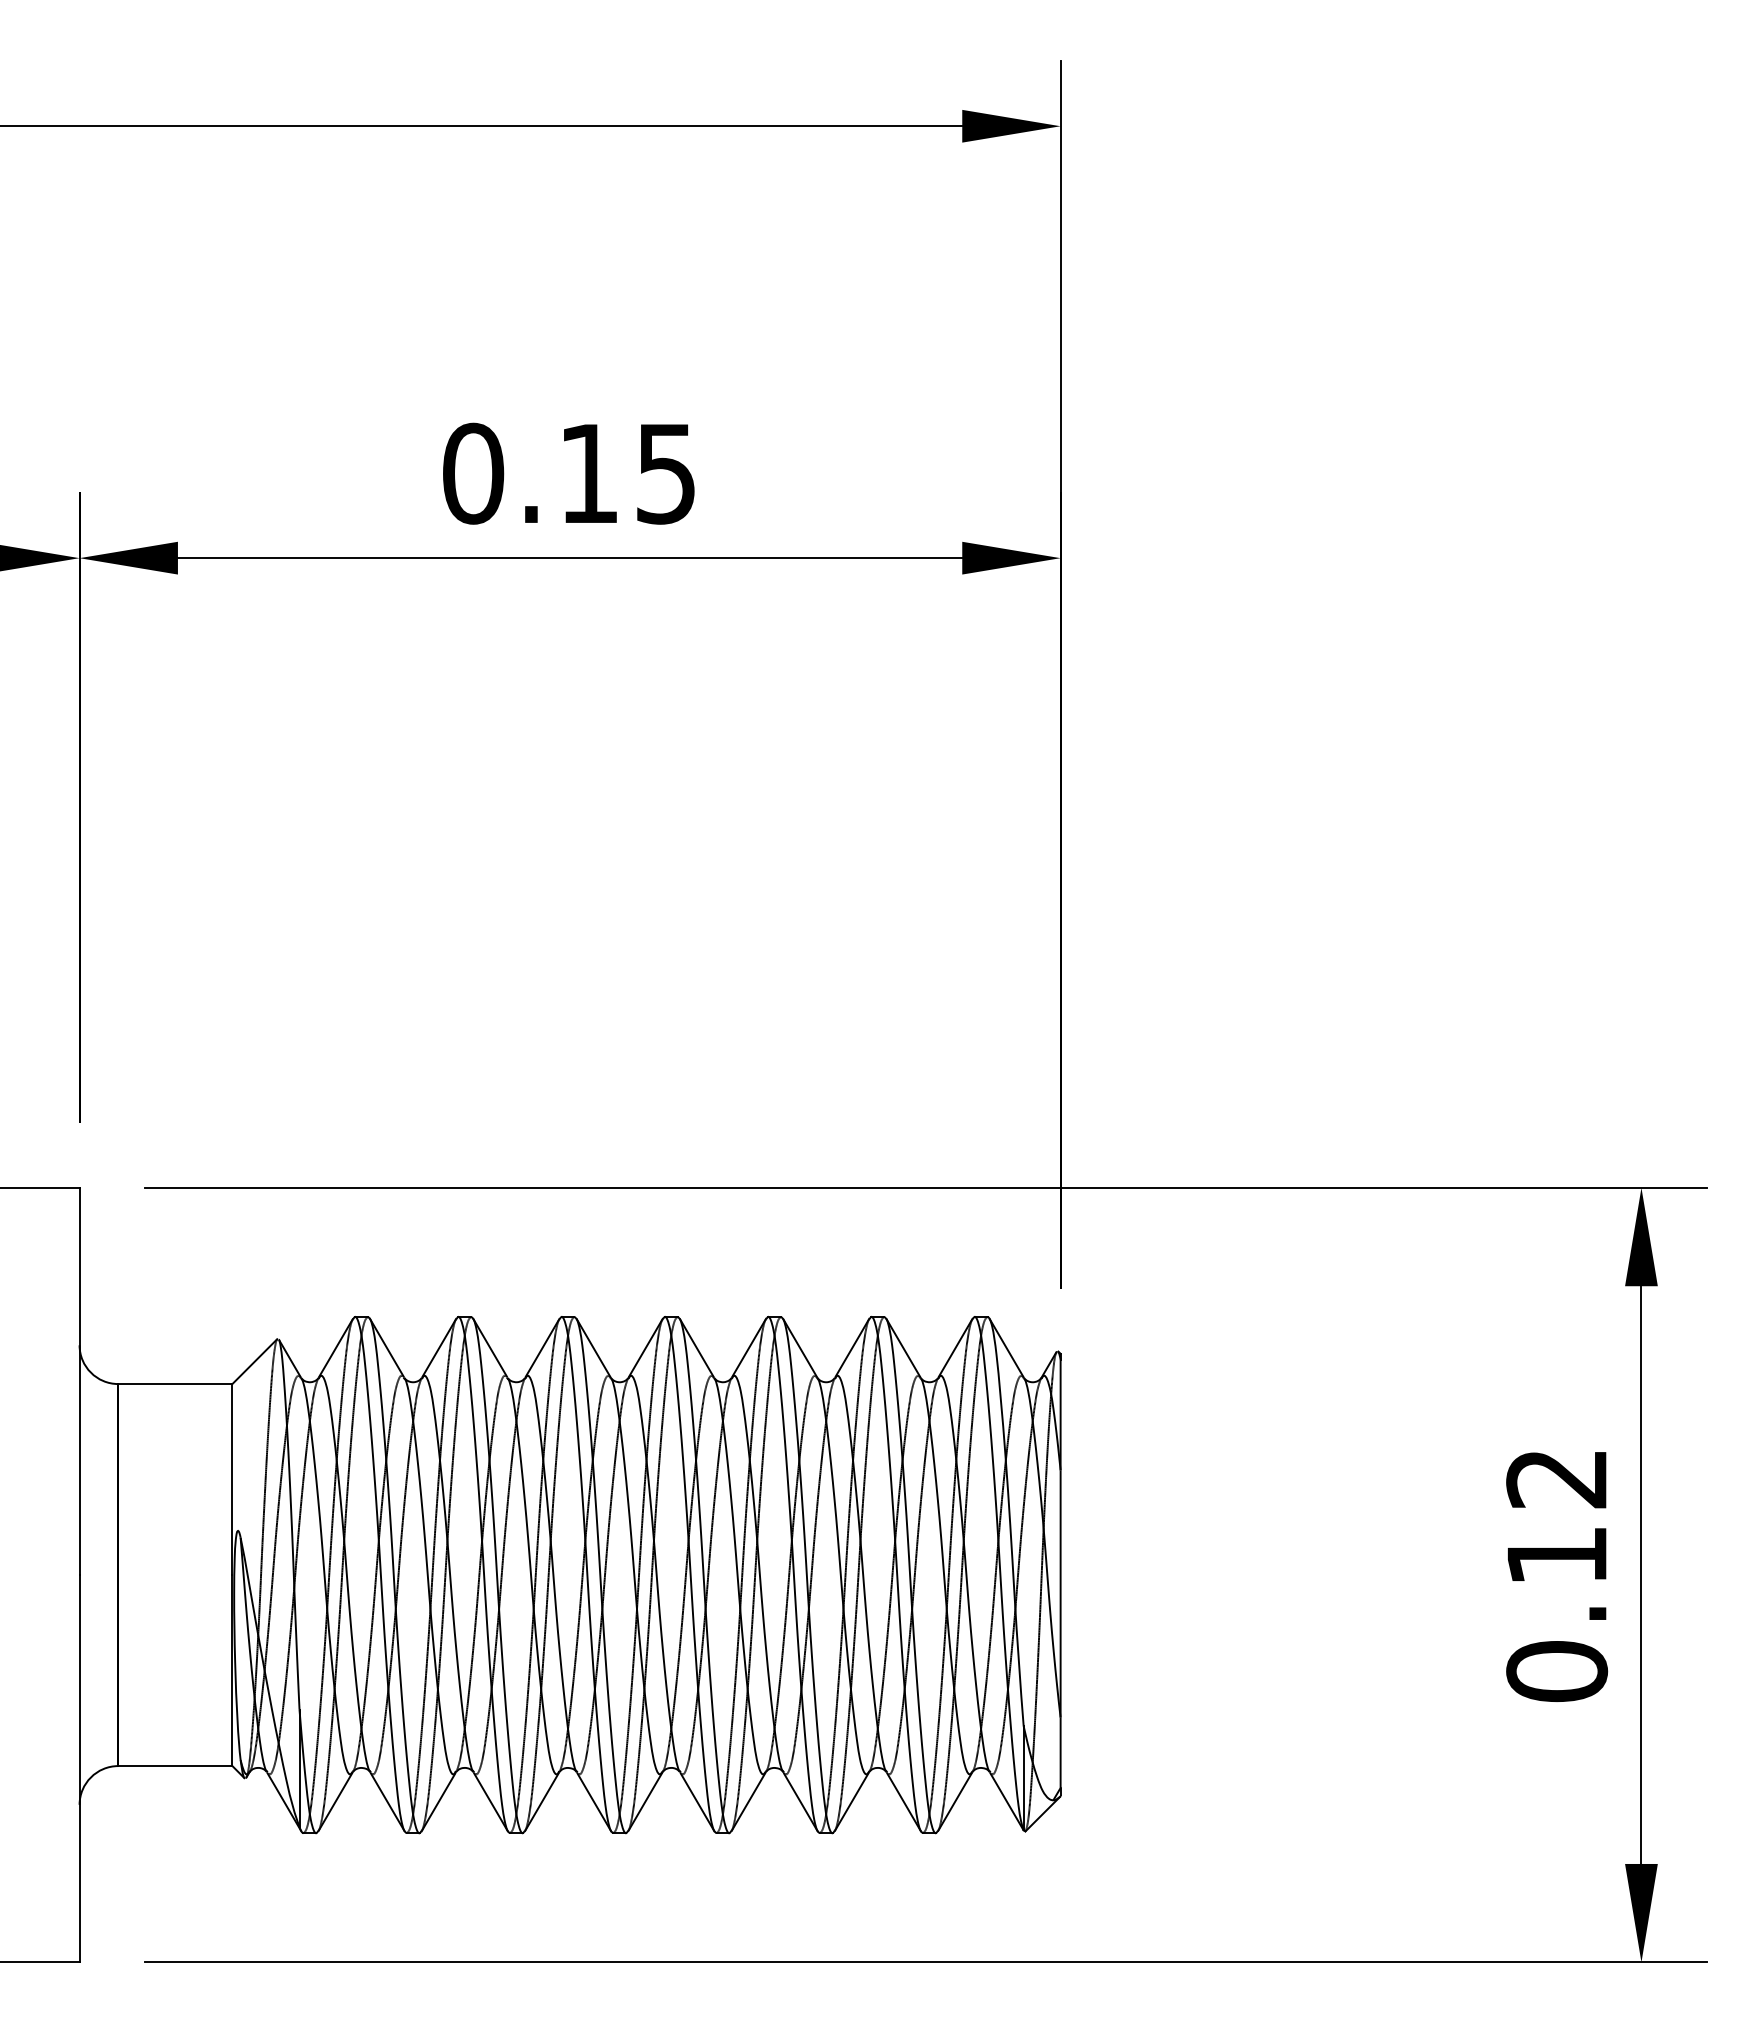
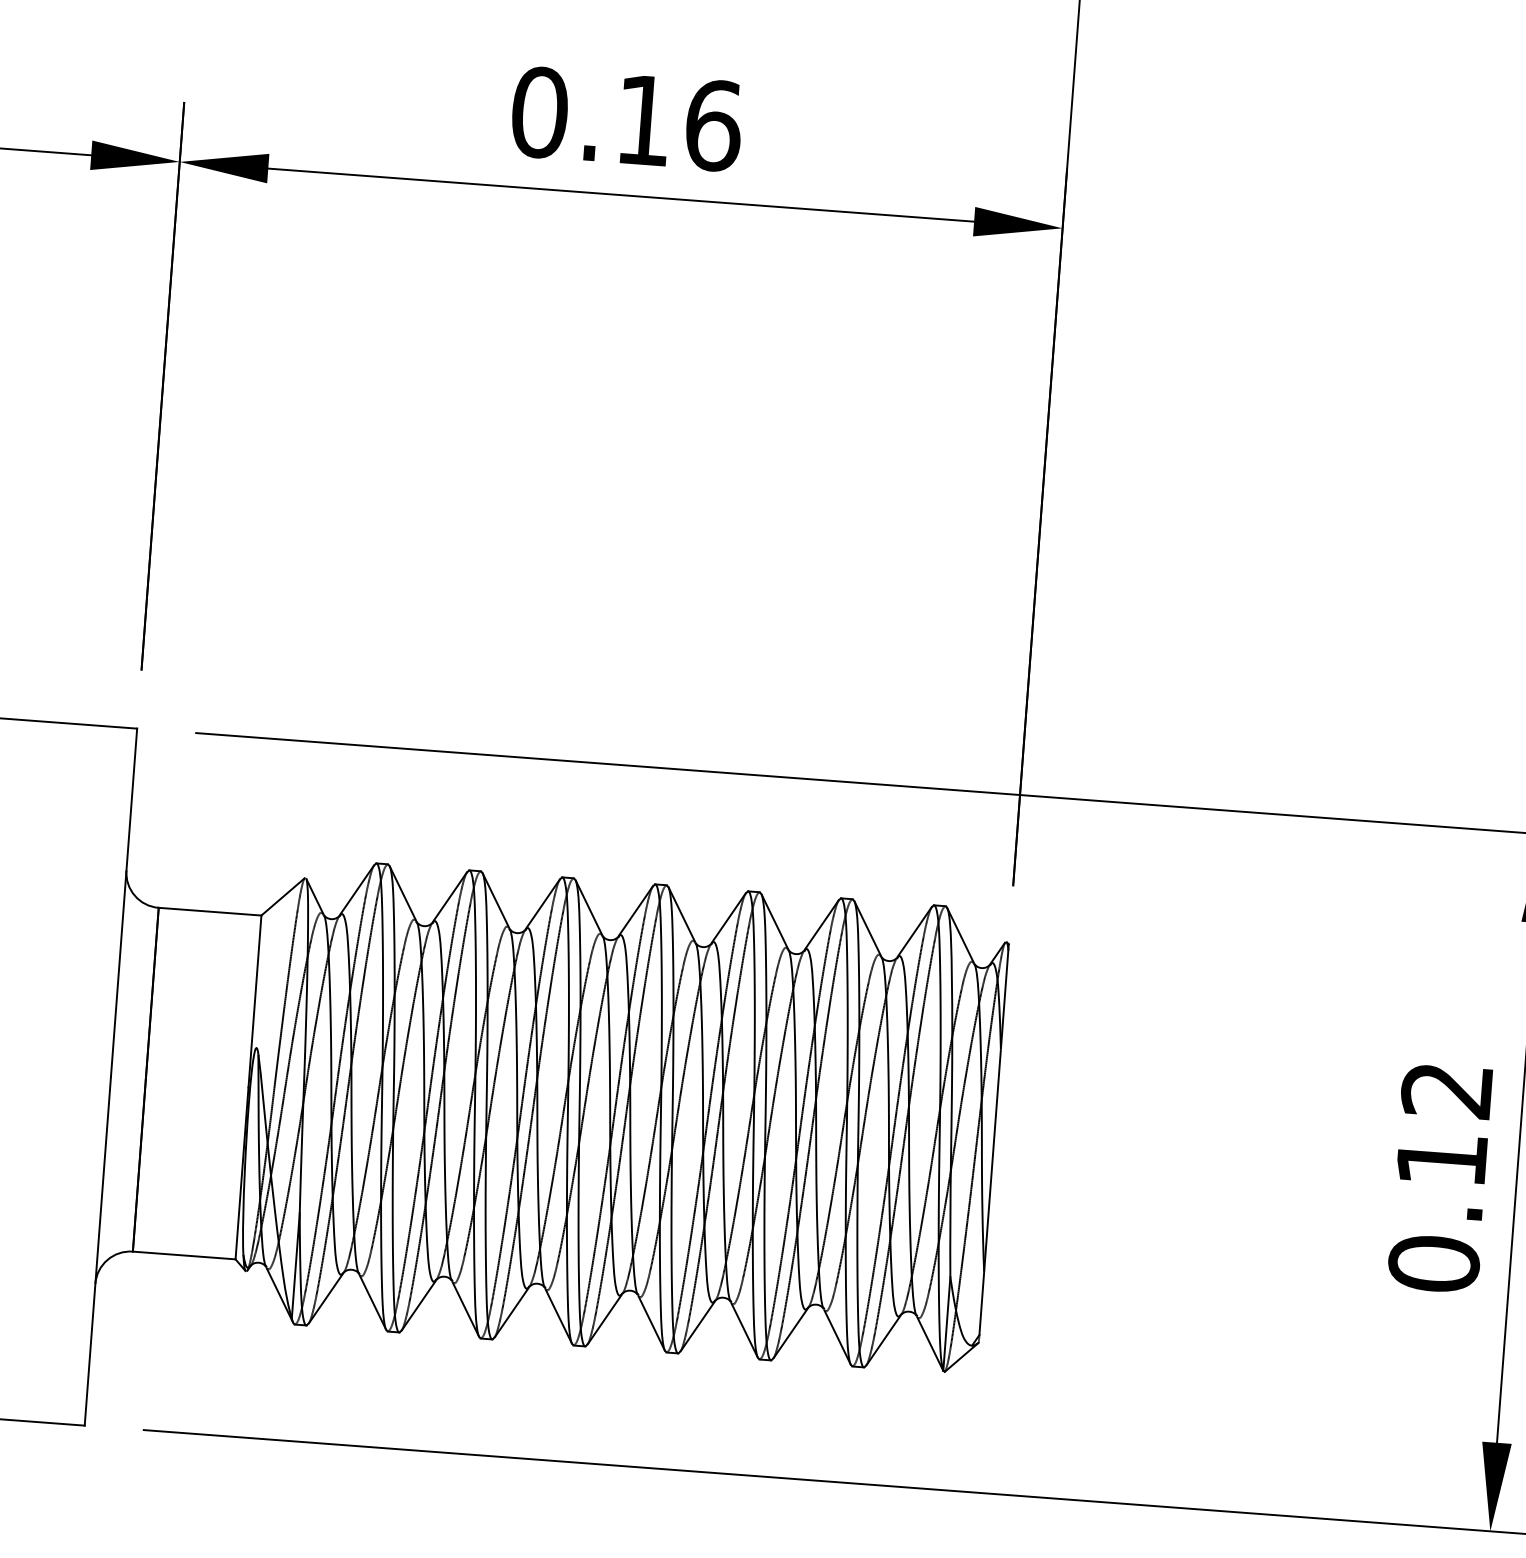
text: (666, 473) -> (713, 125), 0.15 -> 0.16

